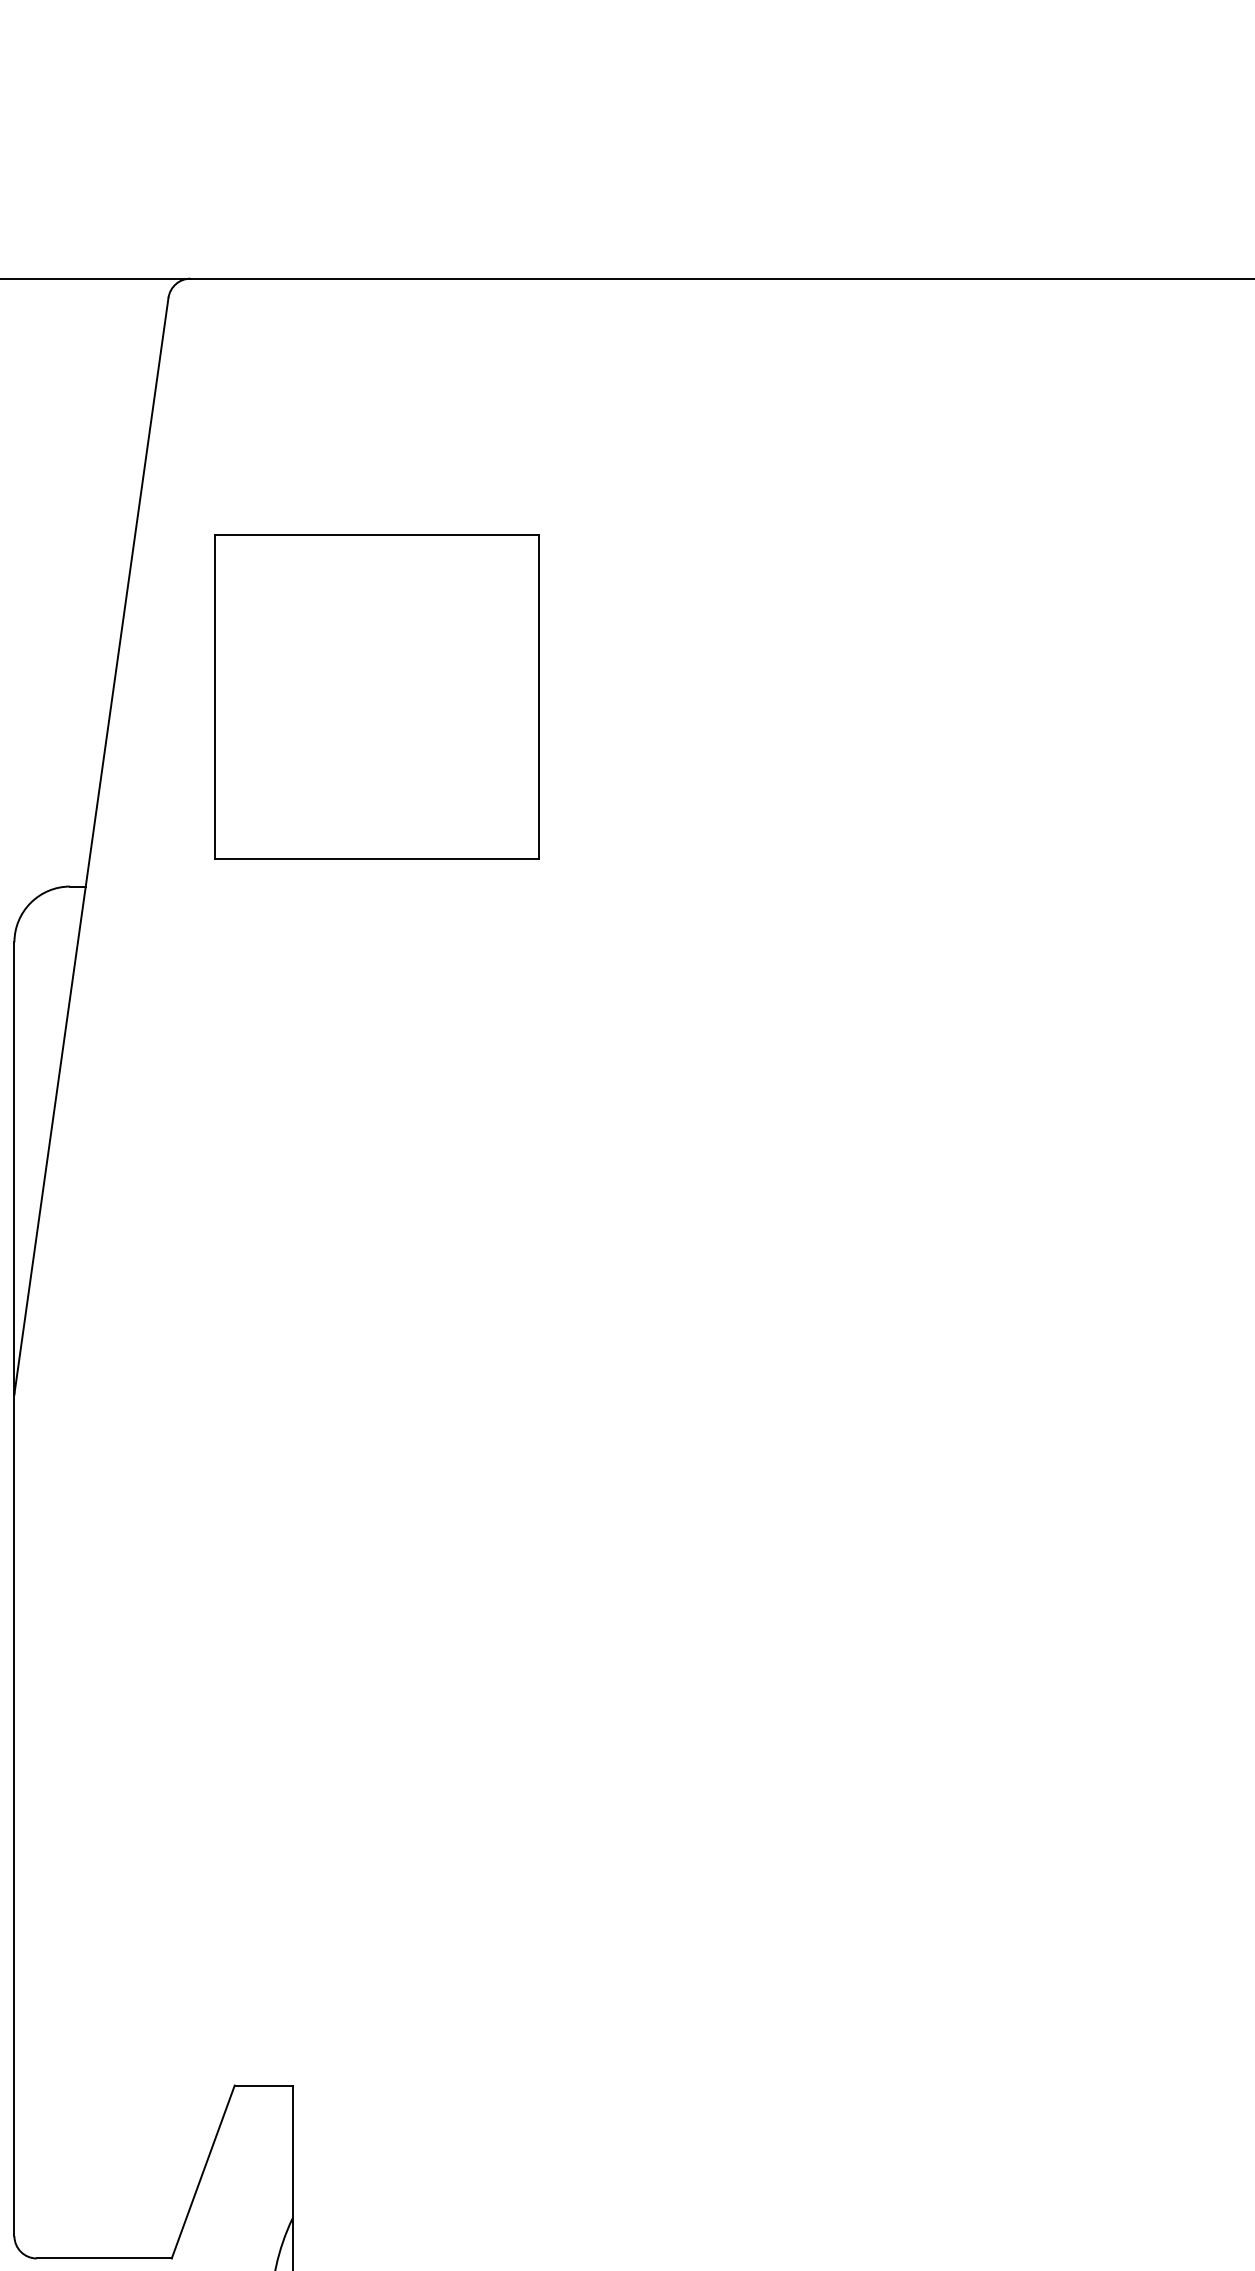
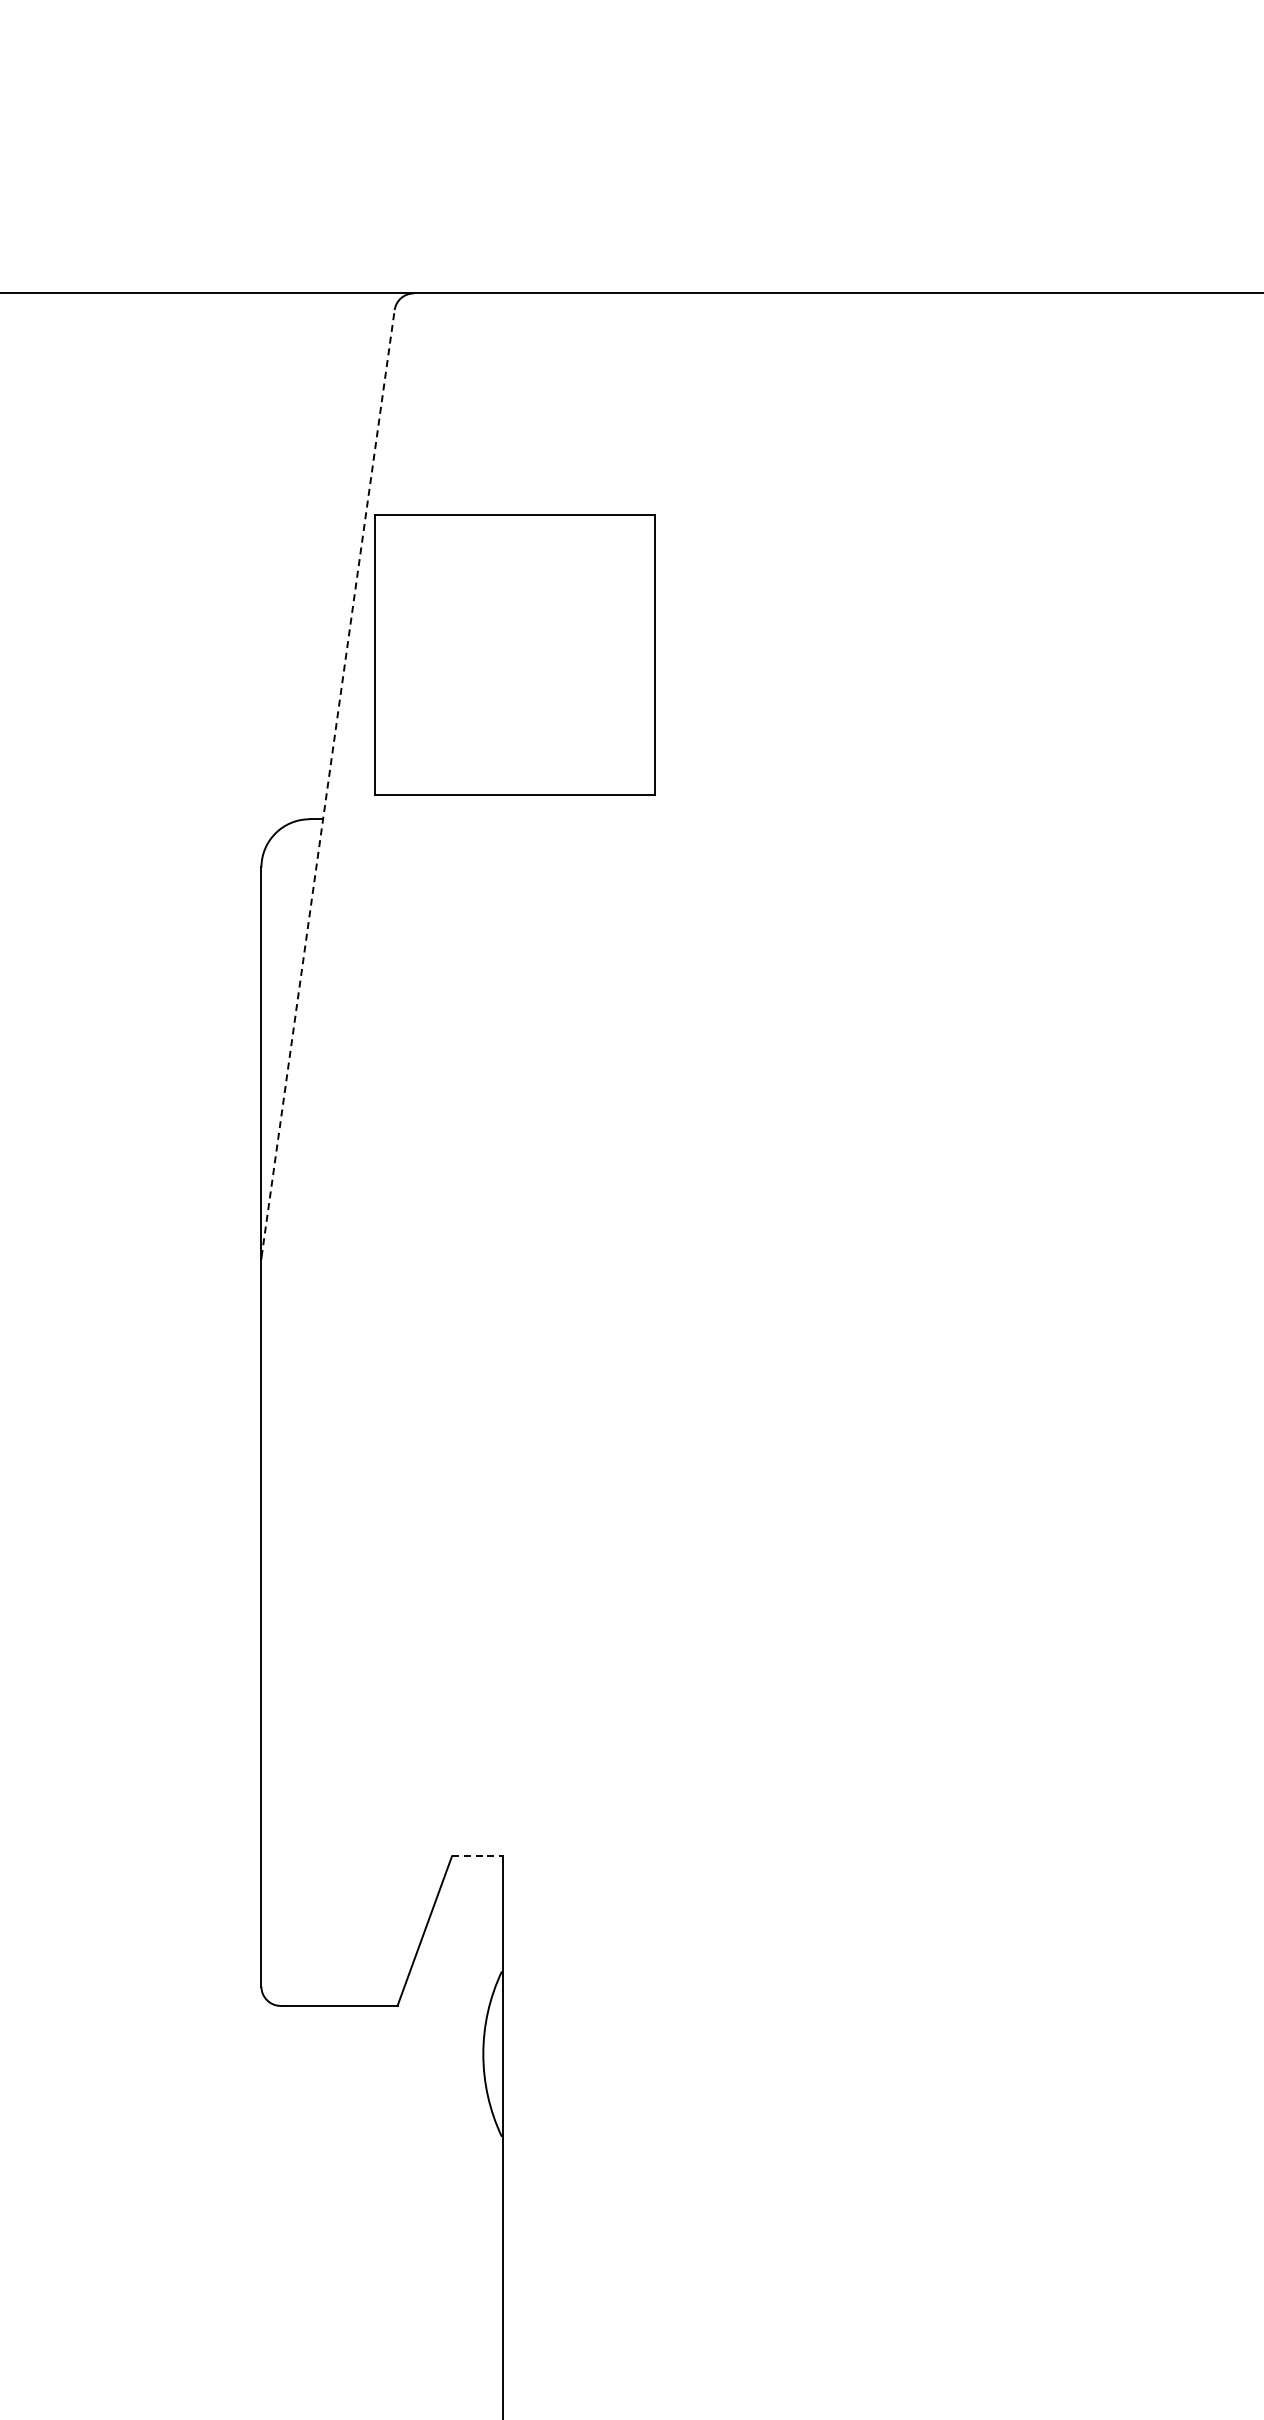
part: (376, 696) -> (514, 654), moved
line: (91, 844) -> (328, 782), solid -> dashed
line: (264, 2085) -> (477, 1856), solid -> dashed

